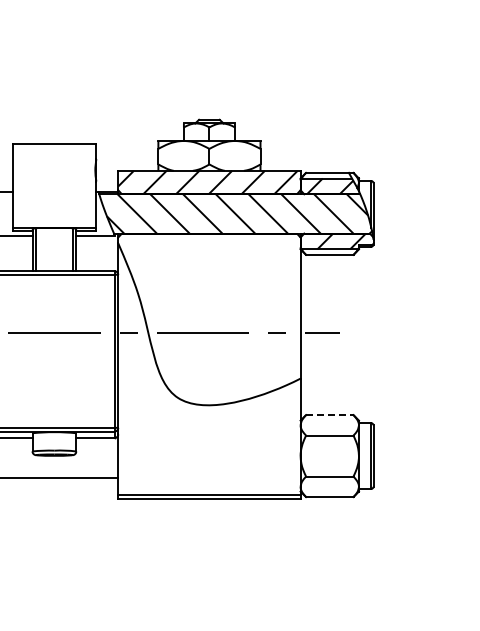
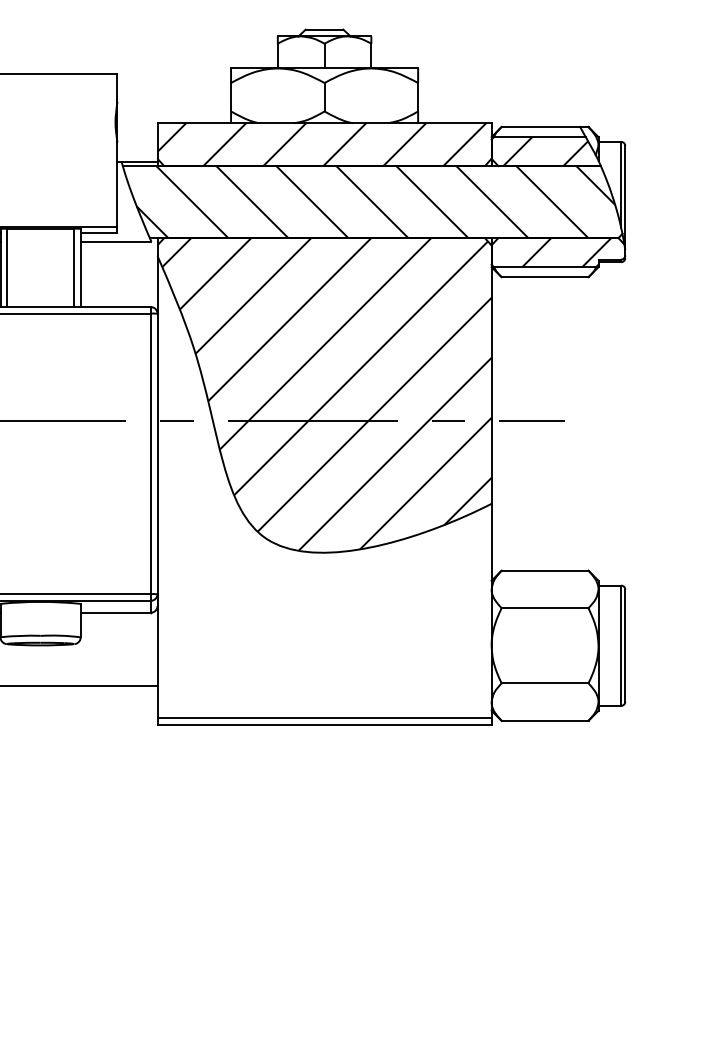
hatch: (210, 318) -> (326, 393), added
line: (329, 415) -> (544, 571), dashed -> solid

